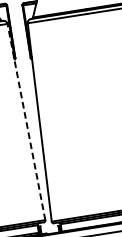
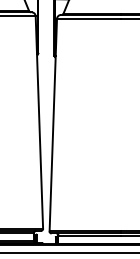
line: (26, 121) -> (39, 121), dashed -> solid

